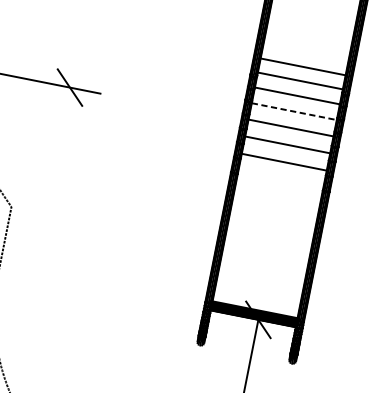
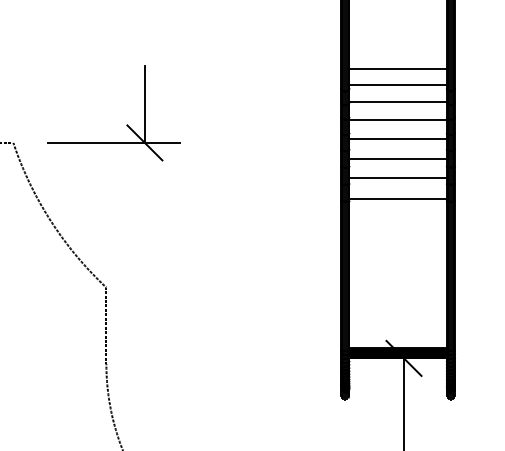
line: (76, 53) -> (144, 103), added
line: (294, 111) -> (398, 120), dashed -> solid
line: (280, 179) -> (397, 198), added

